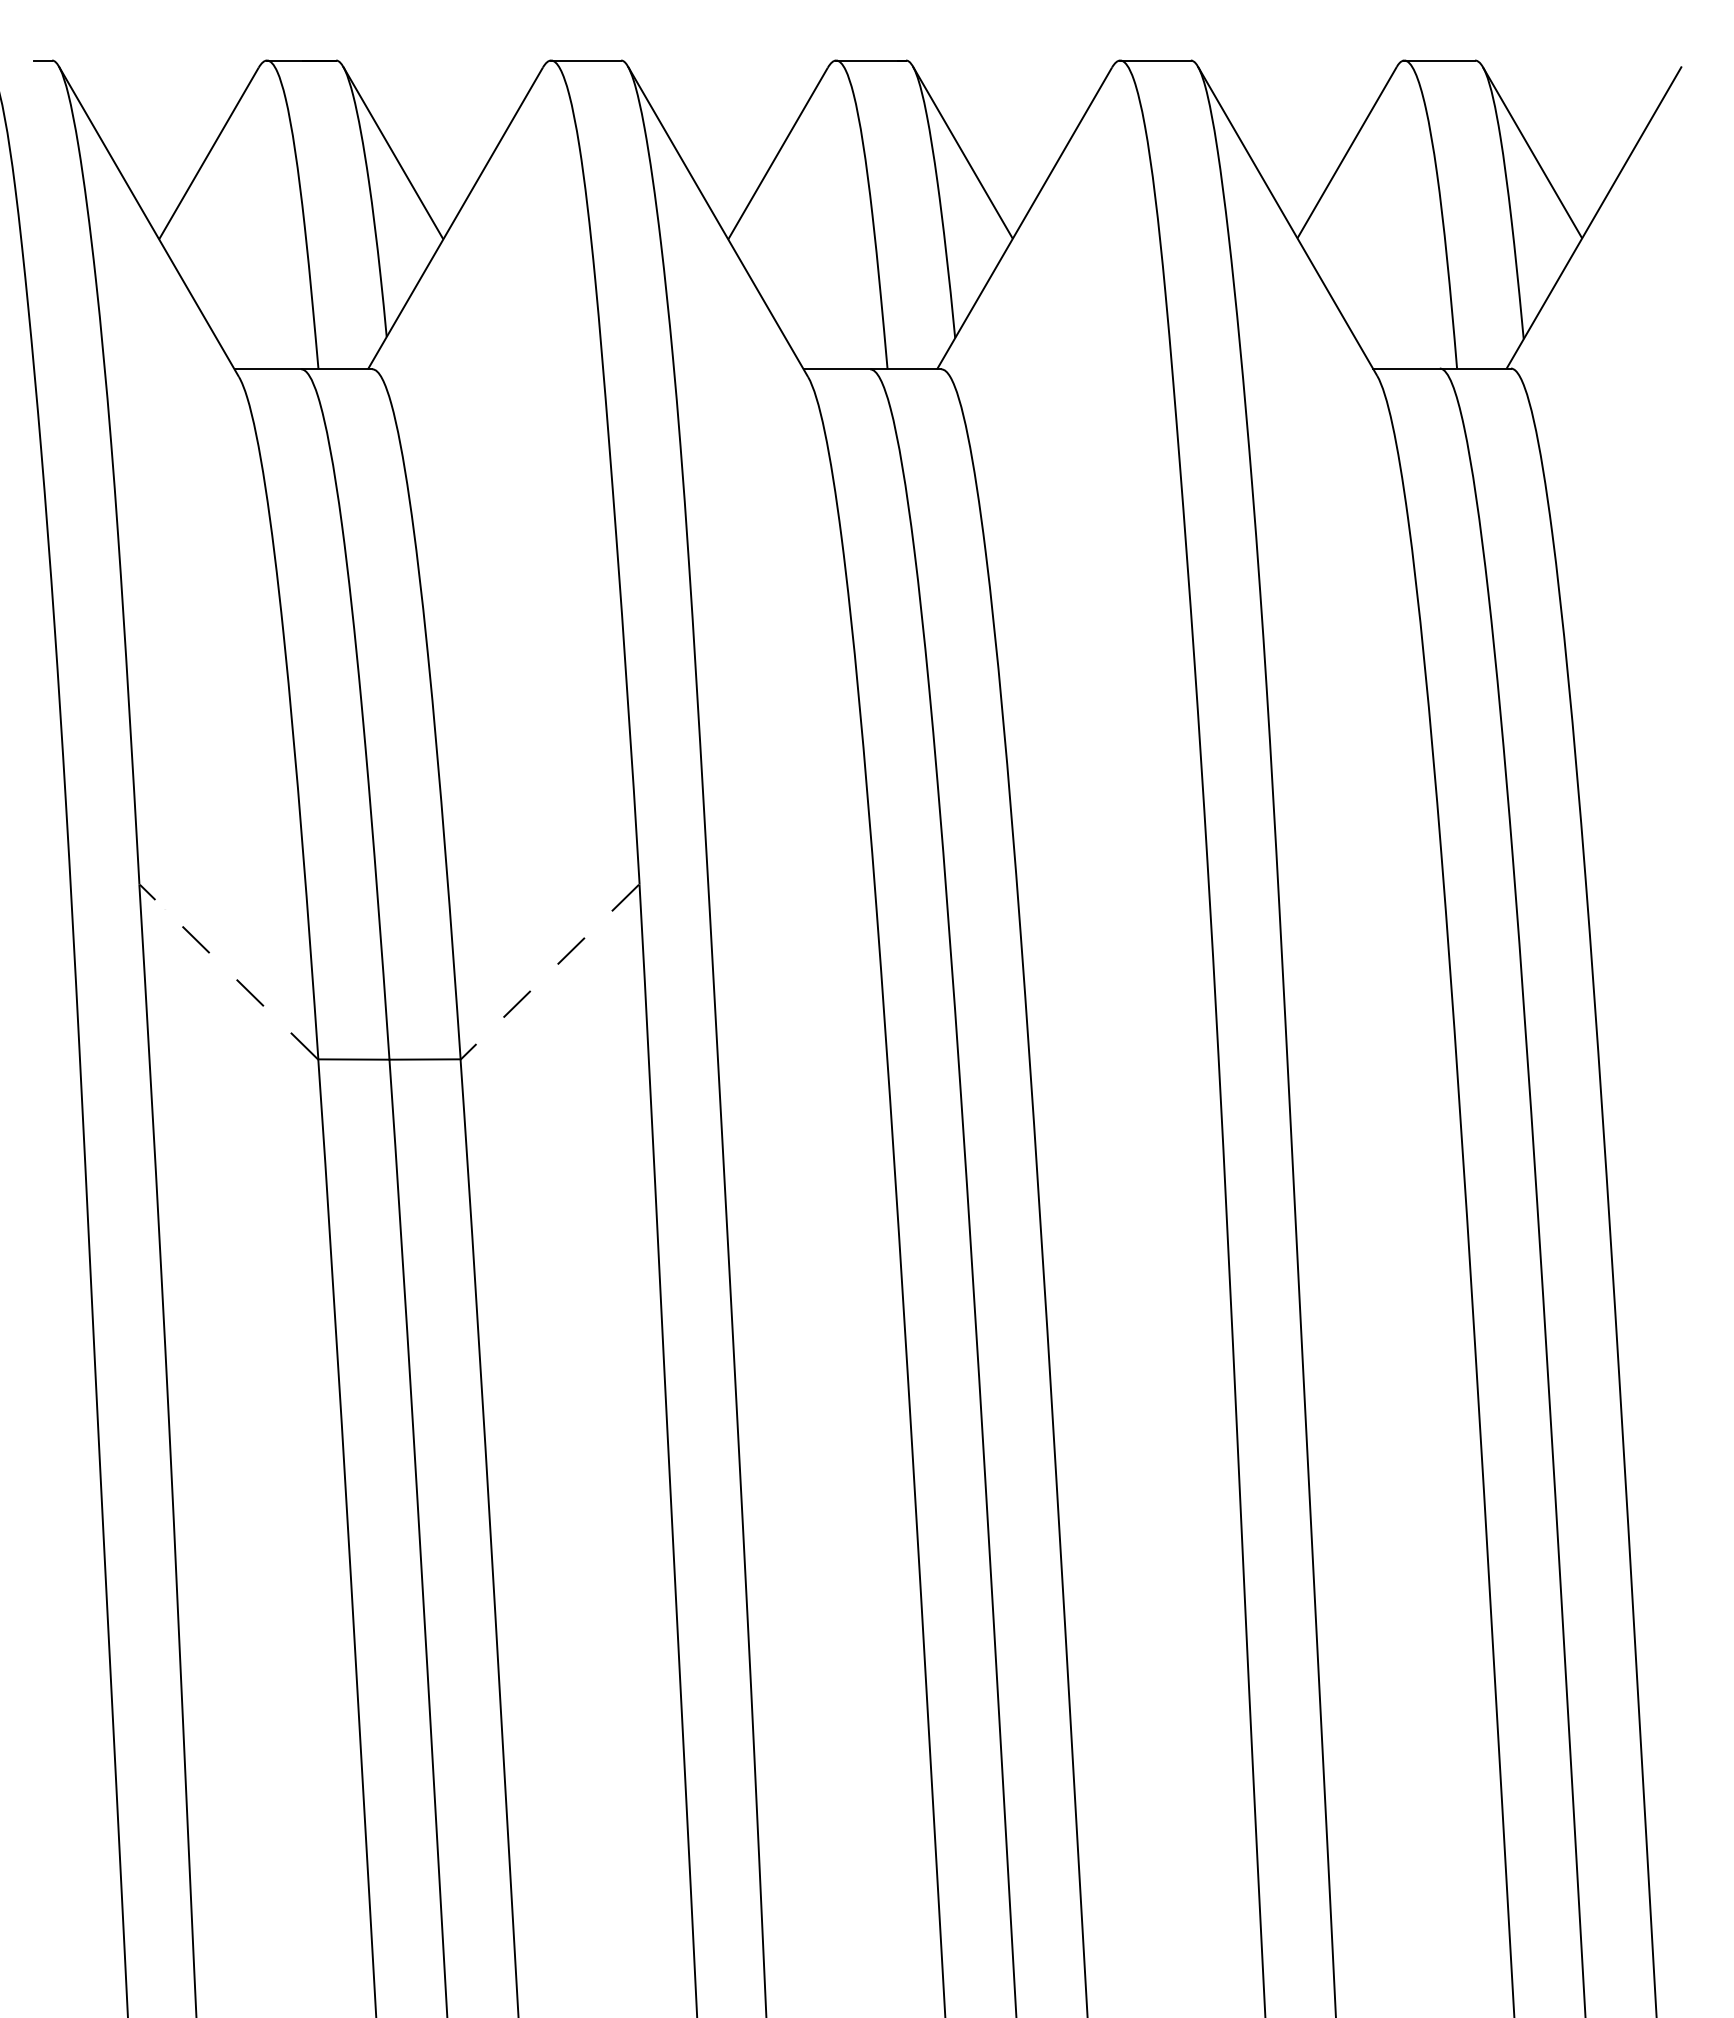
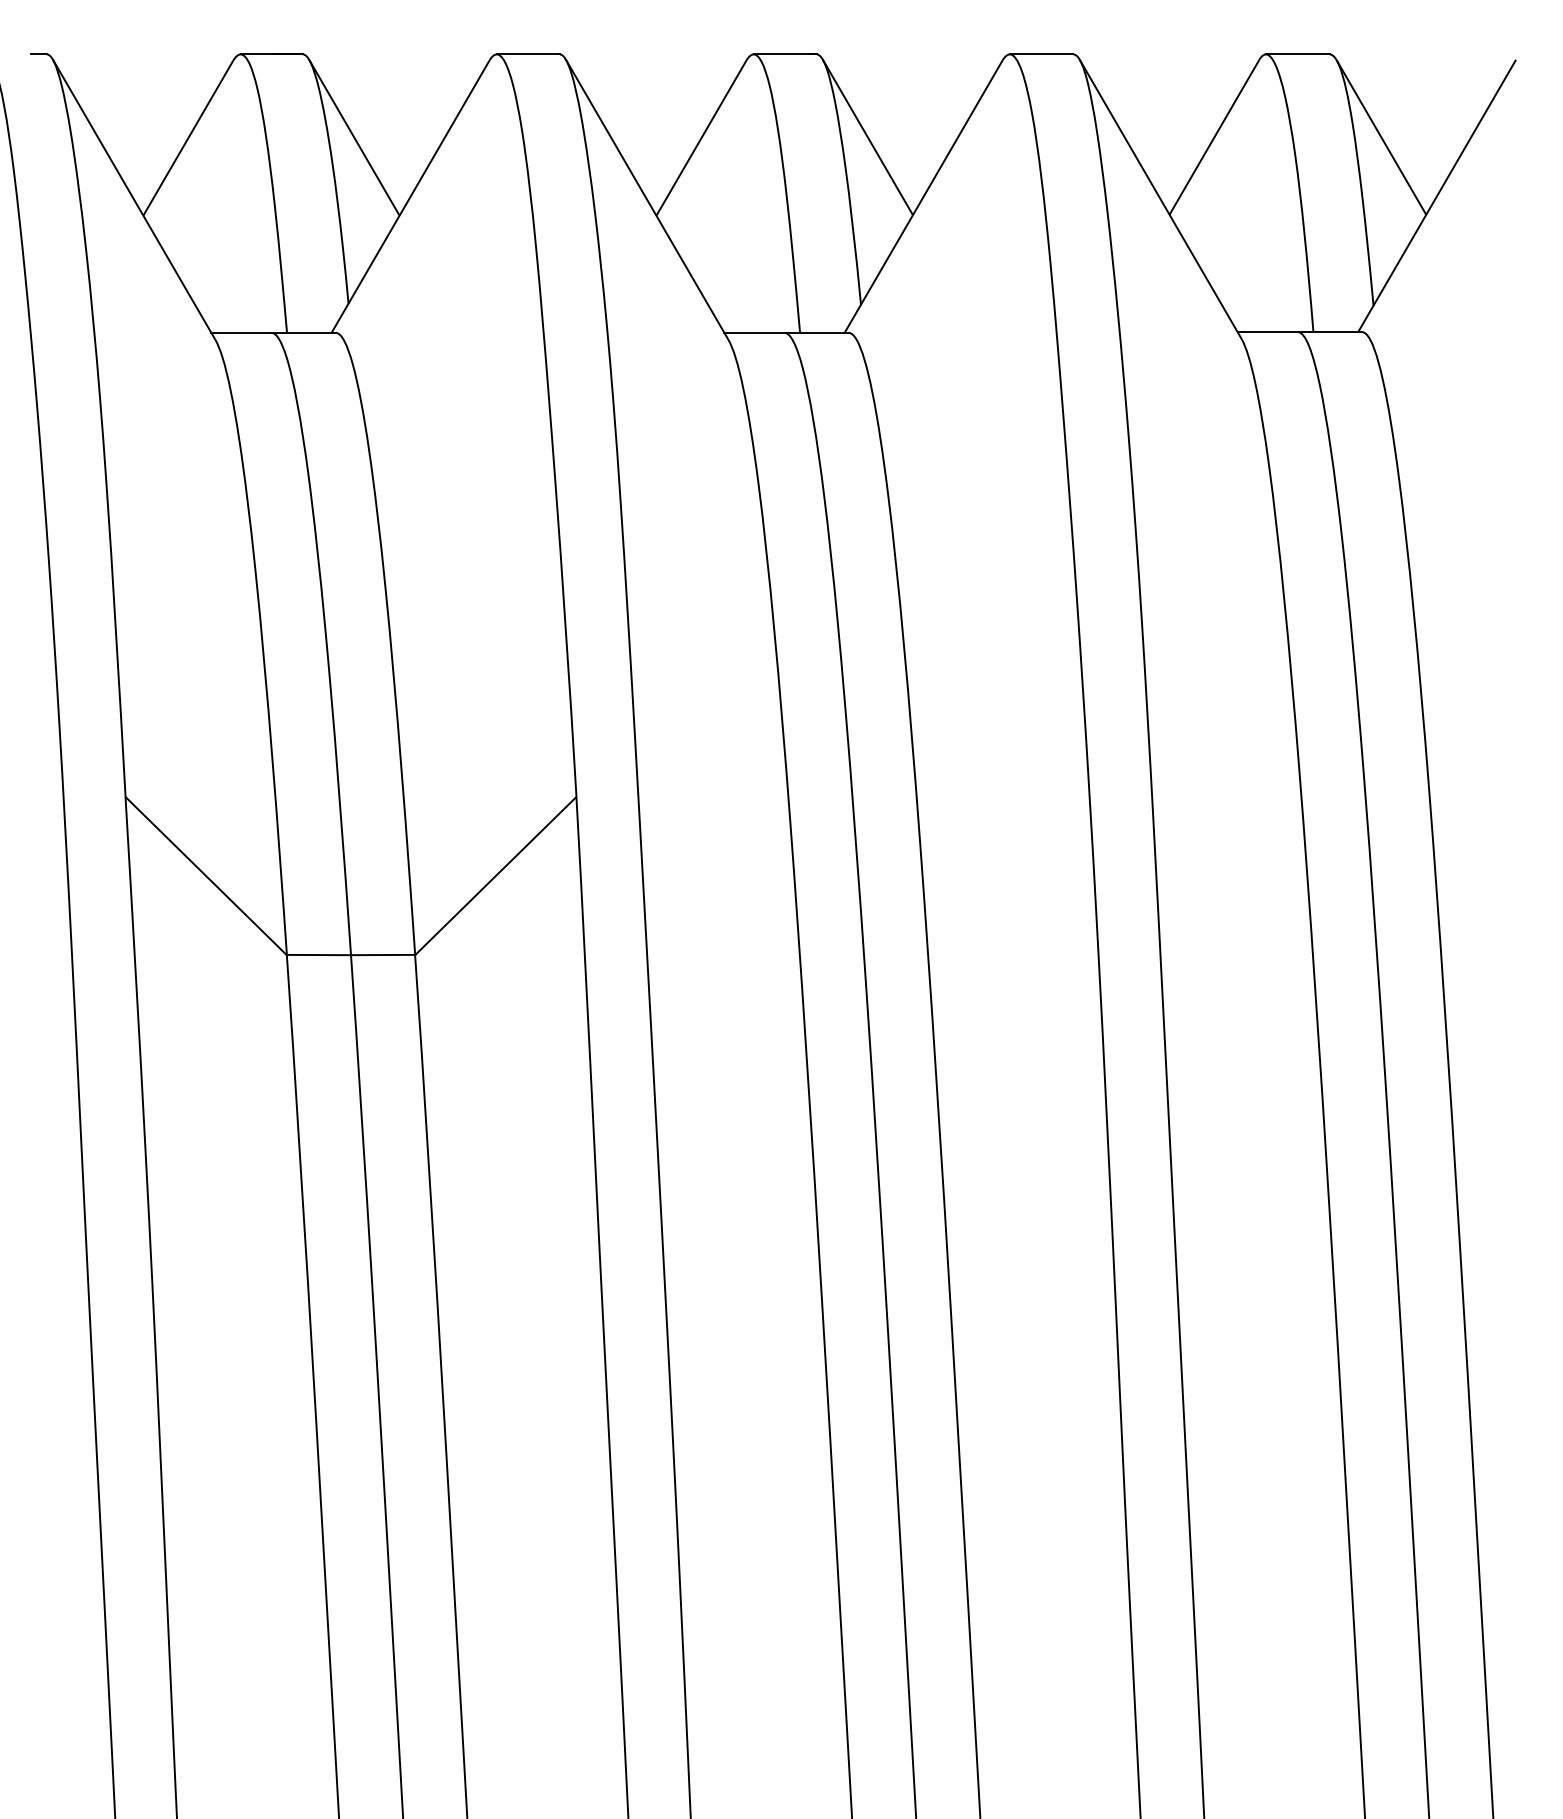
line: (228, 972) -> (205, 876), dashed -> solid
line: (549, 972) -> (495, 876), dashed -> solid

